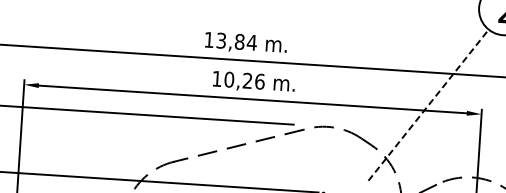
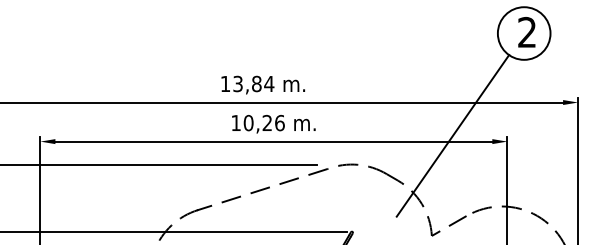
line: (429, 104) -> (453, 135), dashed -> solid

